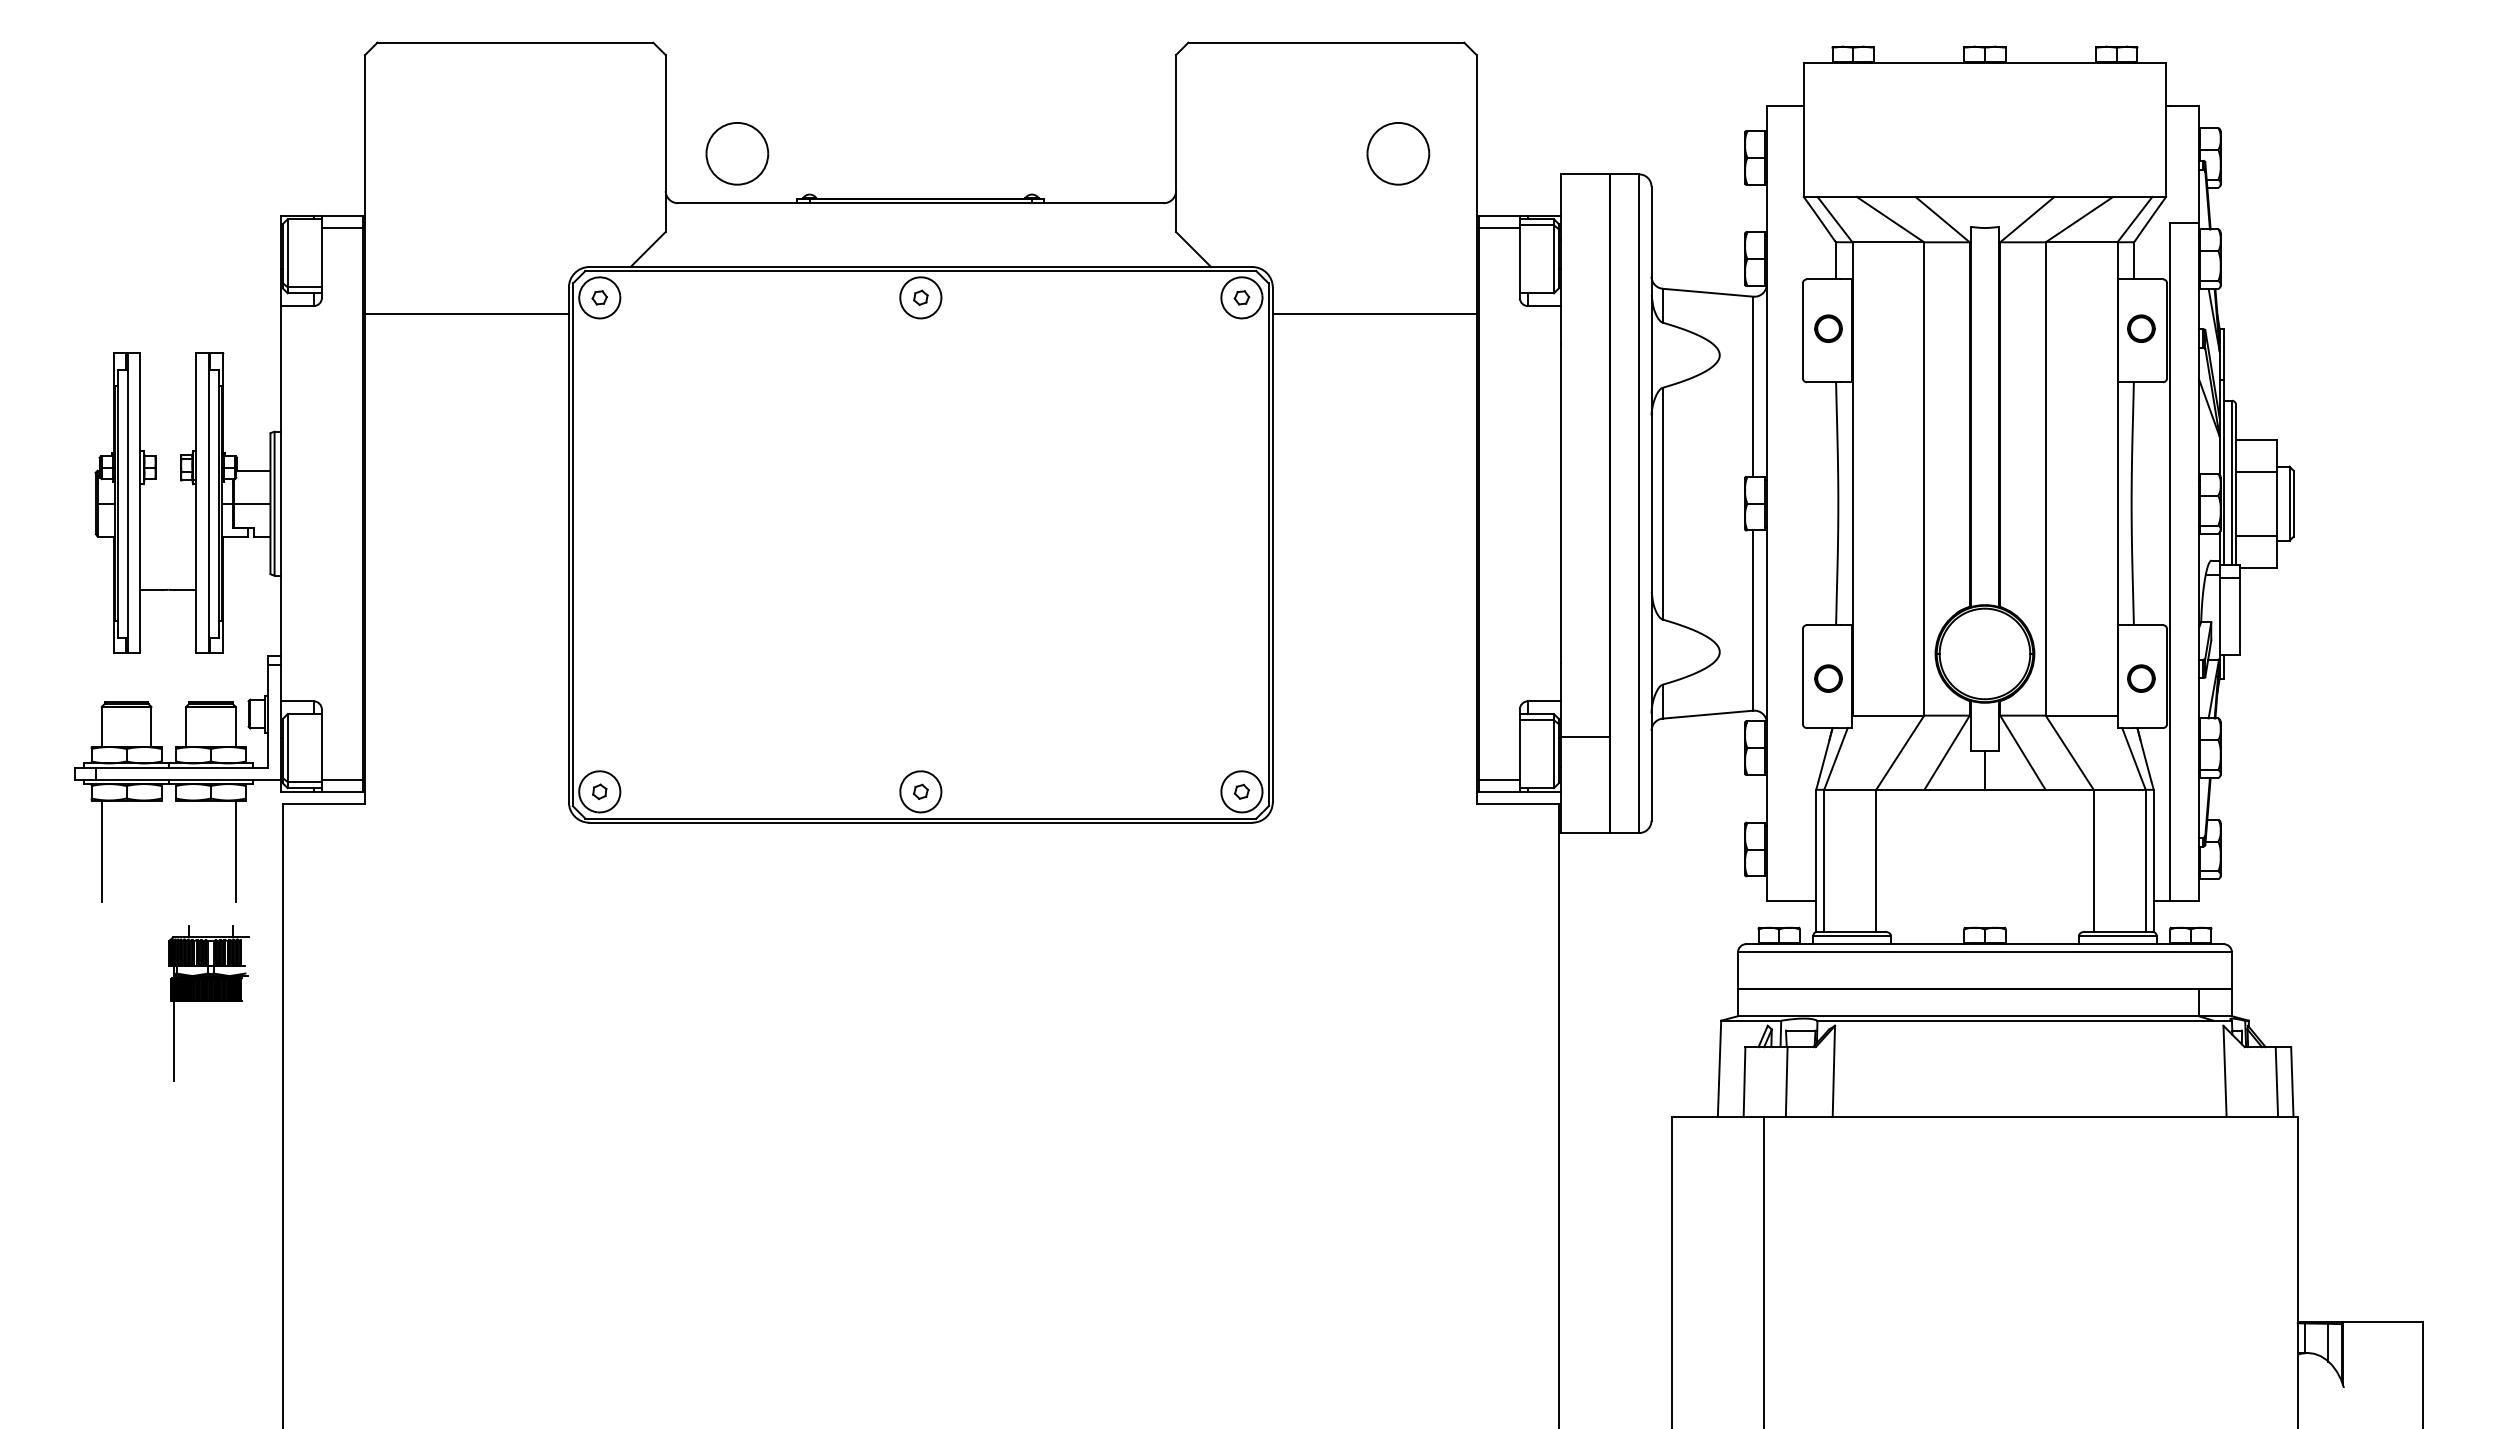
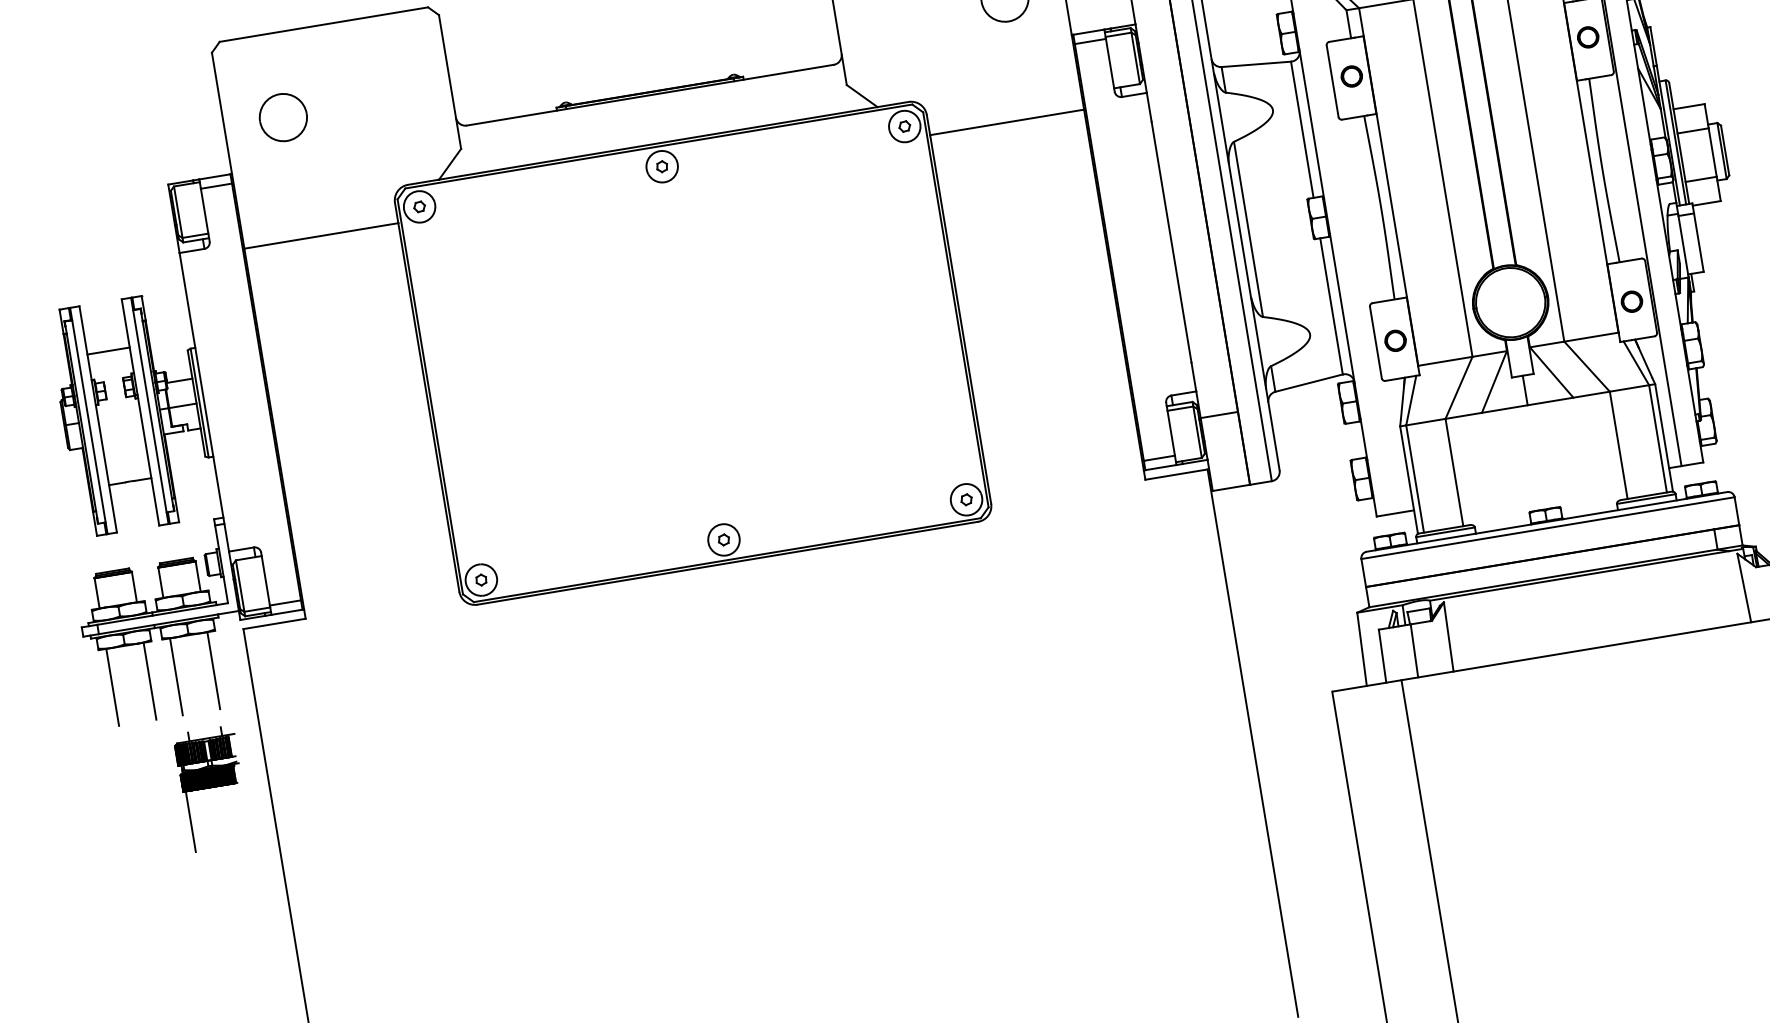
part: (737, 153) -> (283, 117), moved
line: (168, 417) -> (108, 351), added
line: (151, 851) -> (150, 681), added
line: (186, 851) -> (176, 676), added

